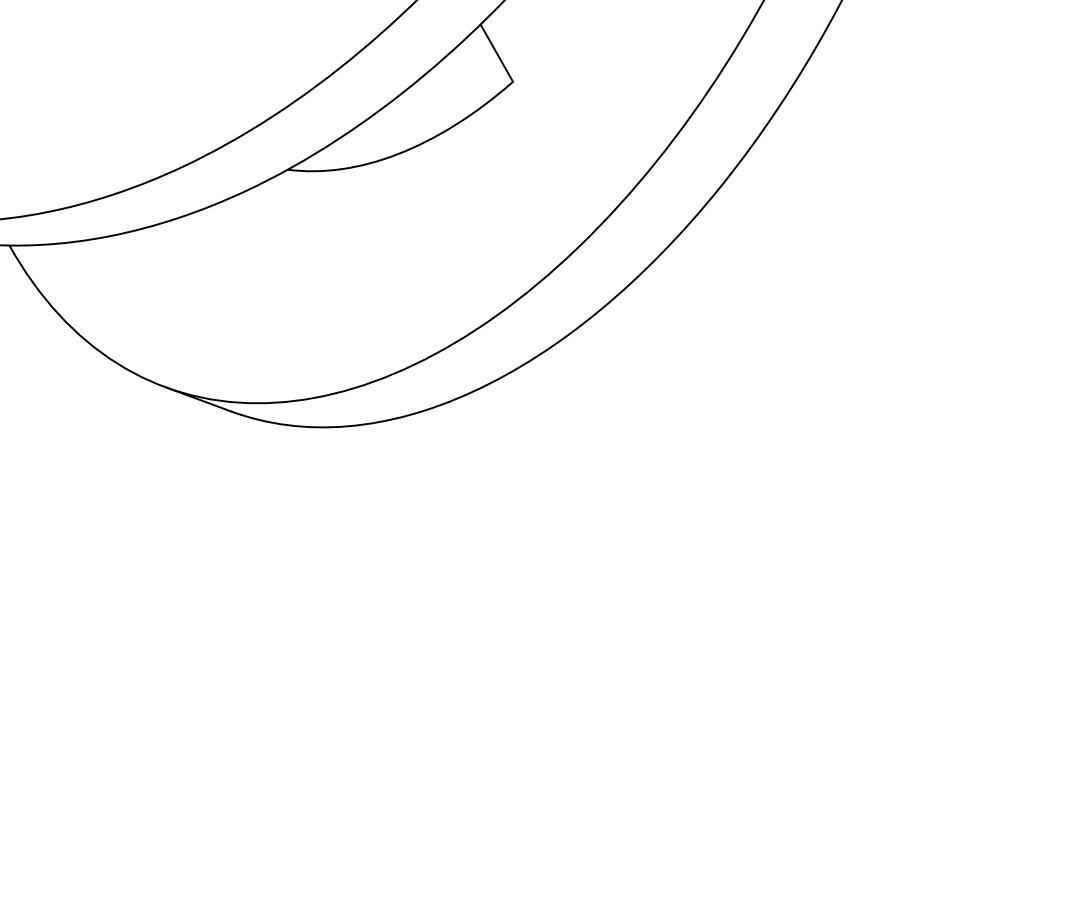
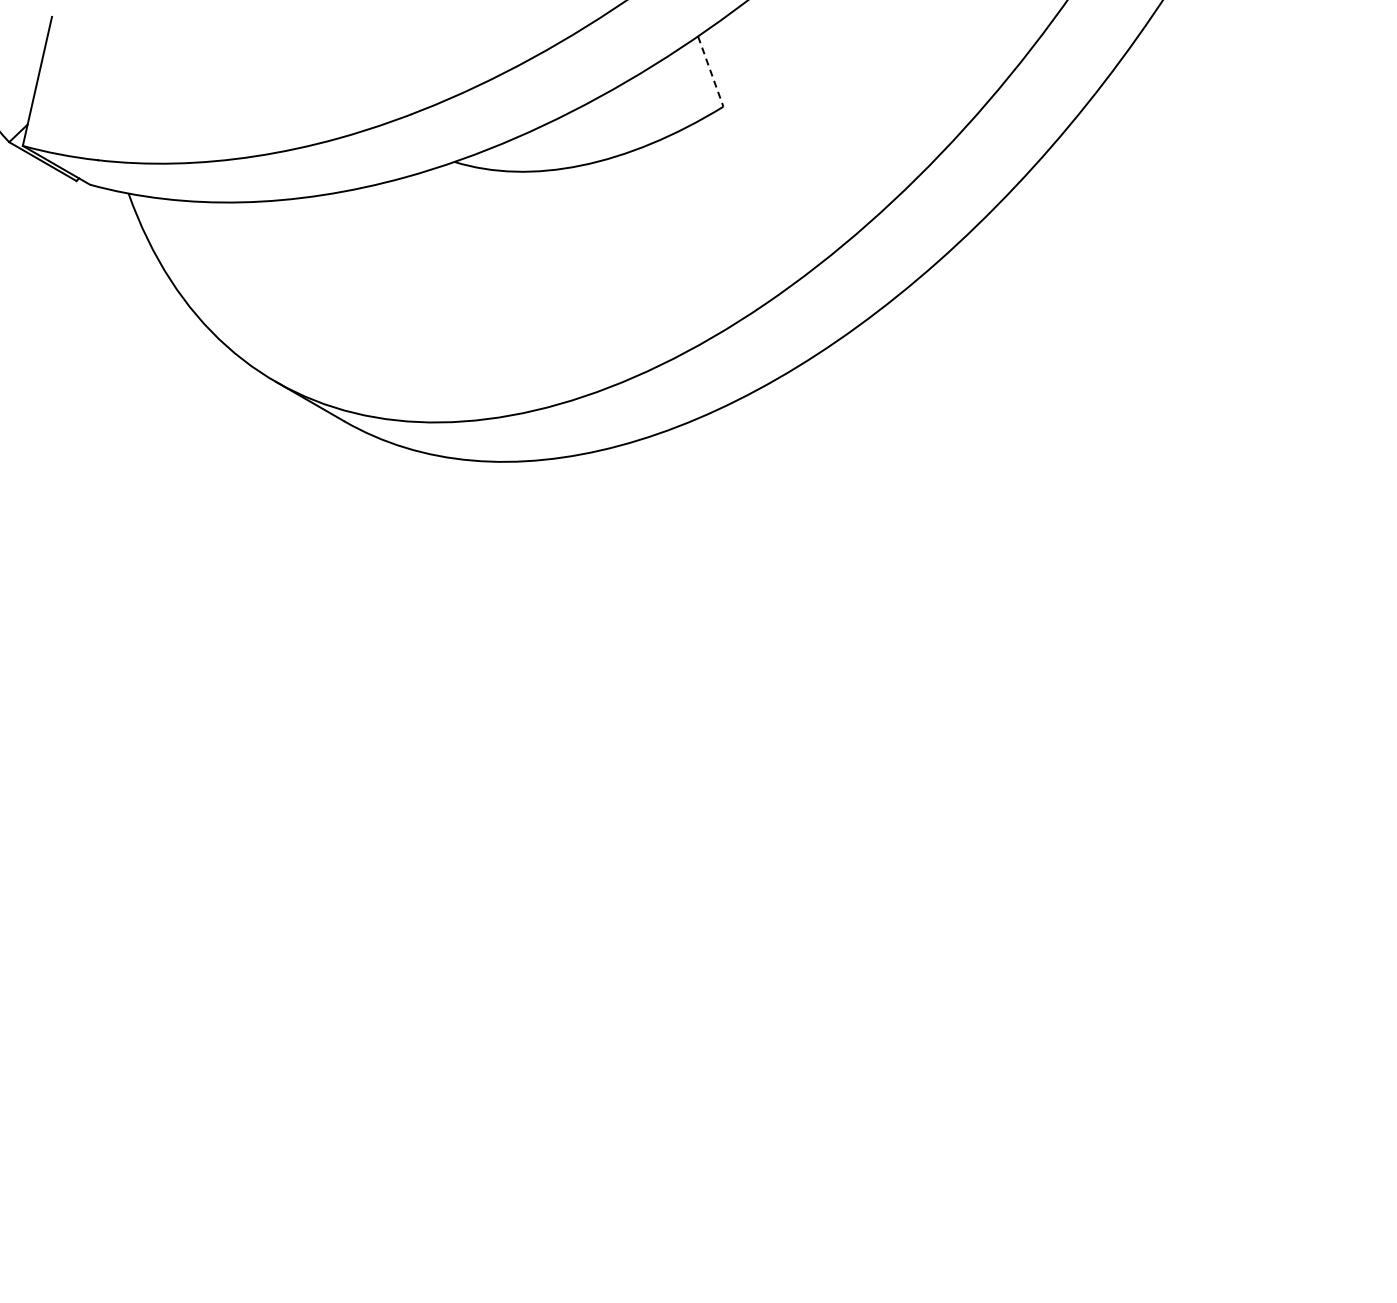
line: (496, 54) -> (710, 72), solid -> dashed

